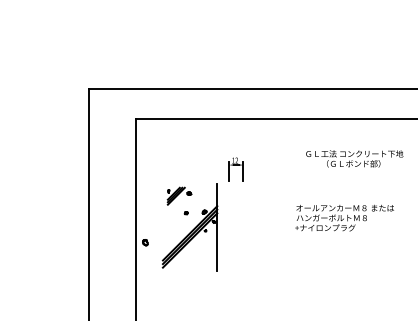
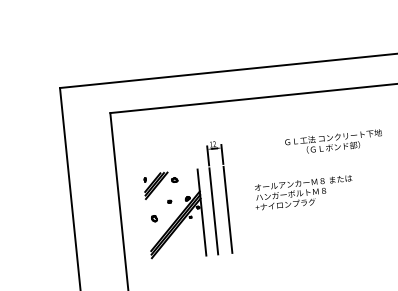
text: (354, 158) -> (333, 142), moved
part: (179, 196) -> (161, 185), size x1.43
text: (344, 217) -> (303, 192), moved
line: (229, 227) -> (214, 211), added
line: (243, 227) -> (228, 210), added
part: (145, 242) -> (154, 218), moved

